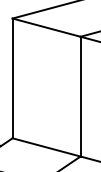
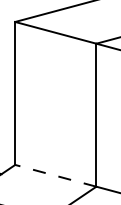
line: (46, 147) -> (55, 175), solid -> dashed

